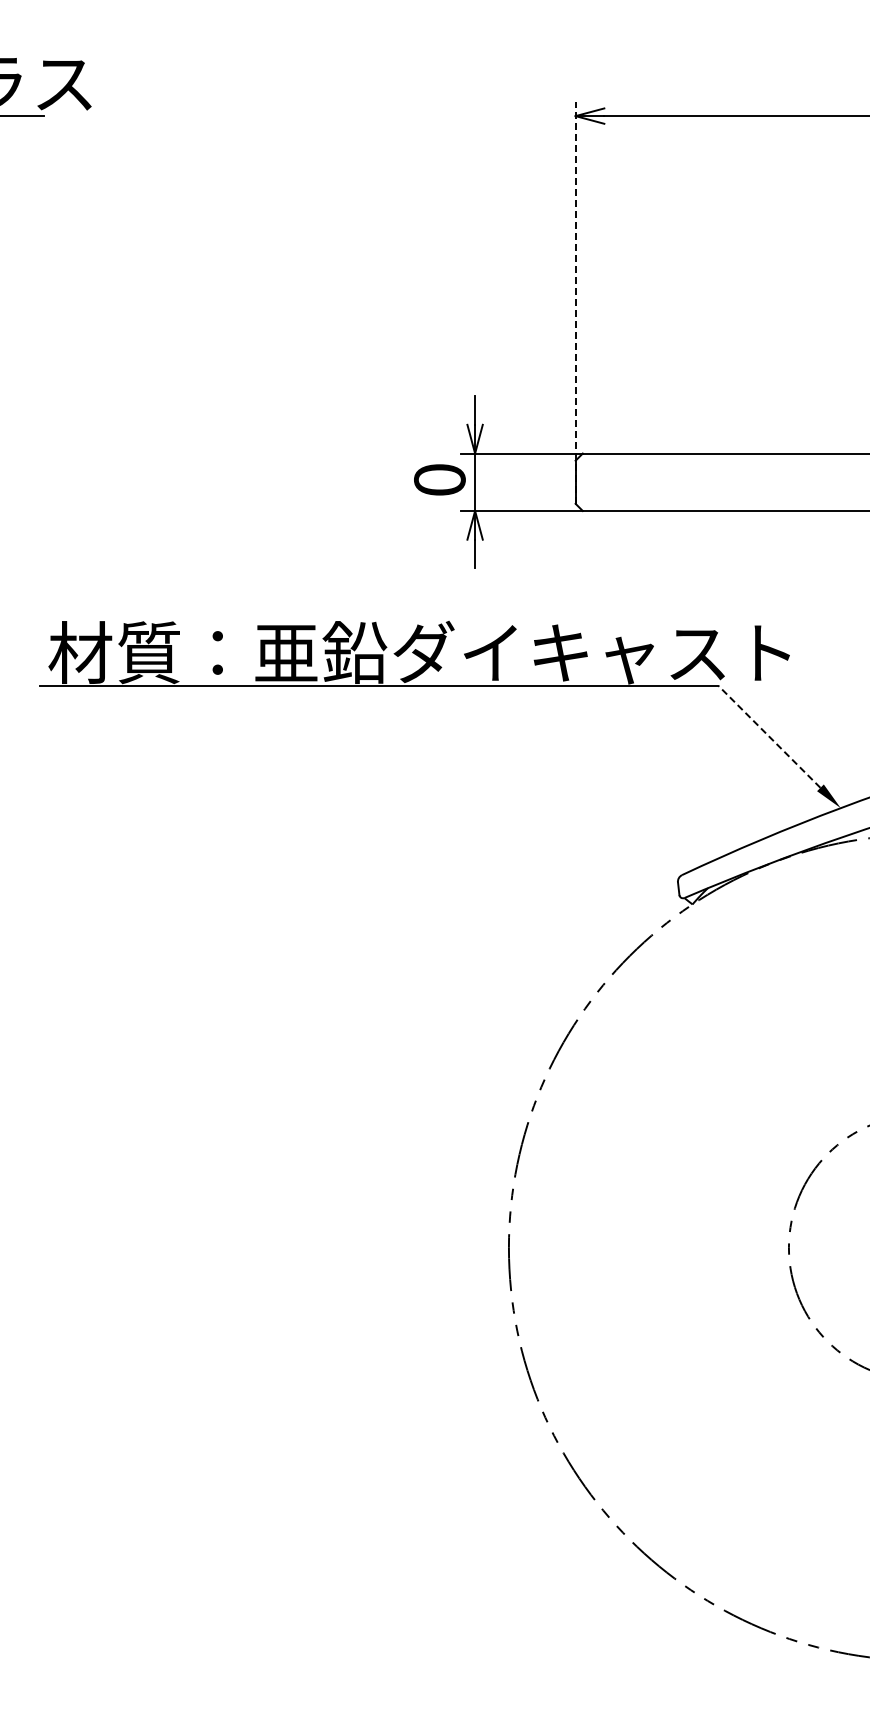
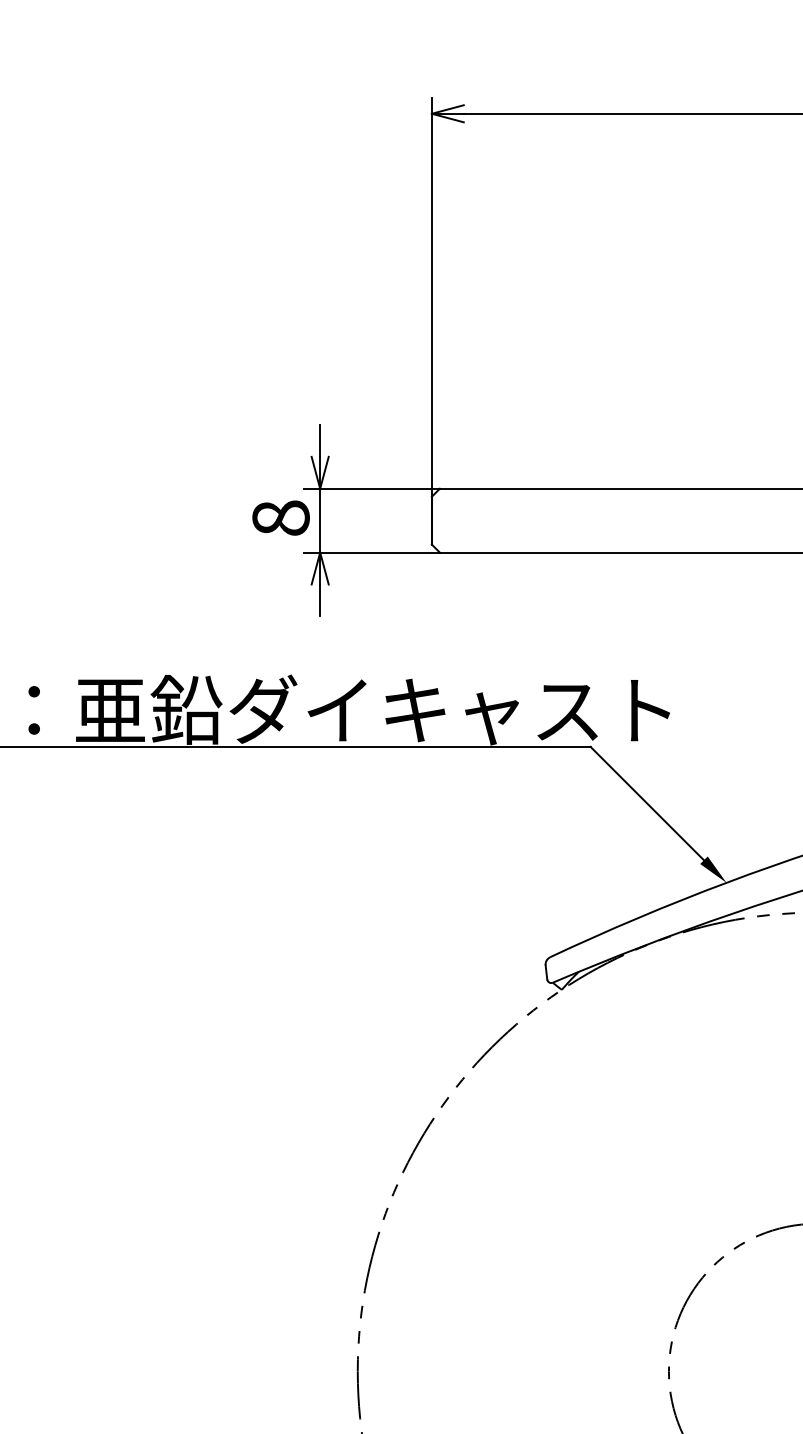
line: (575, 302) -> (431, 320), dashed -> solid
text: (439, 479) -> (280, 517), 0 -> 8
line: (769, 736) -> (647, 803), dashed -> solid

